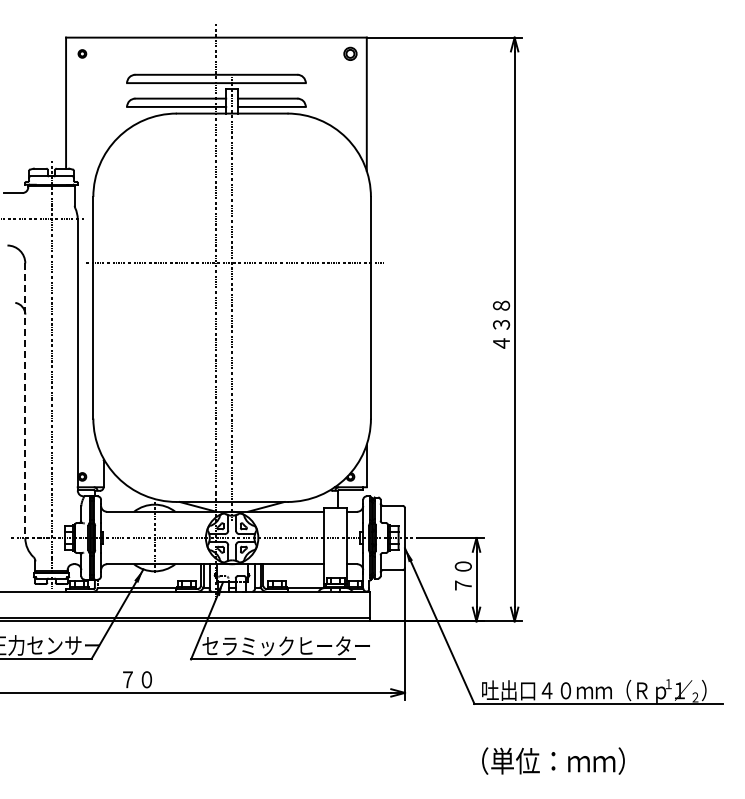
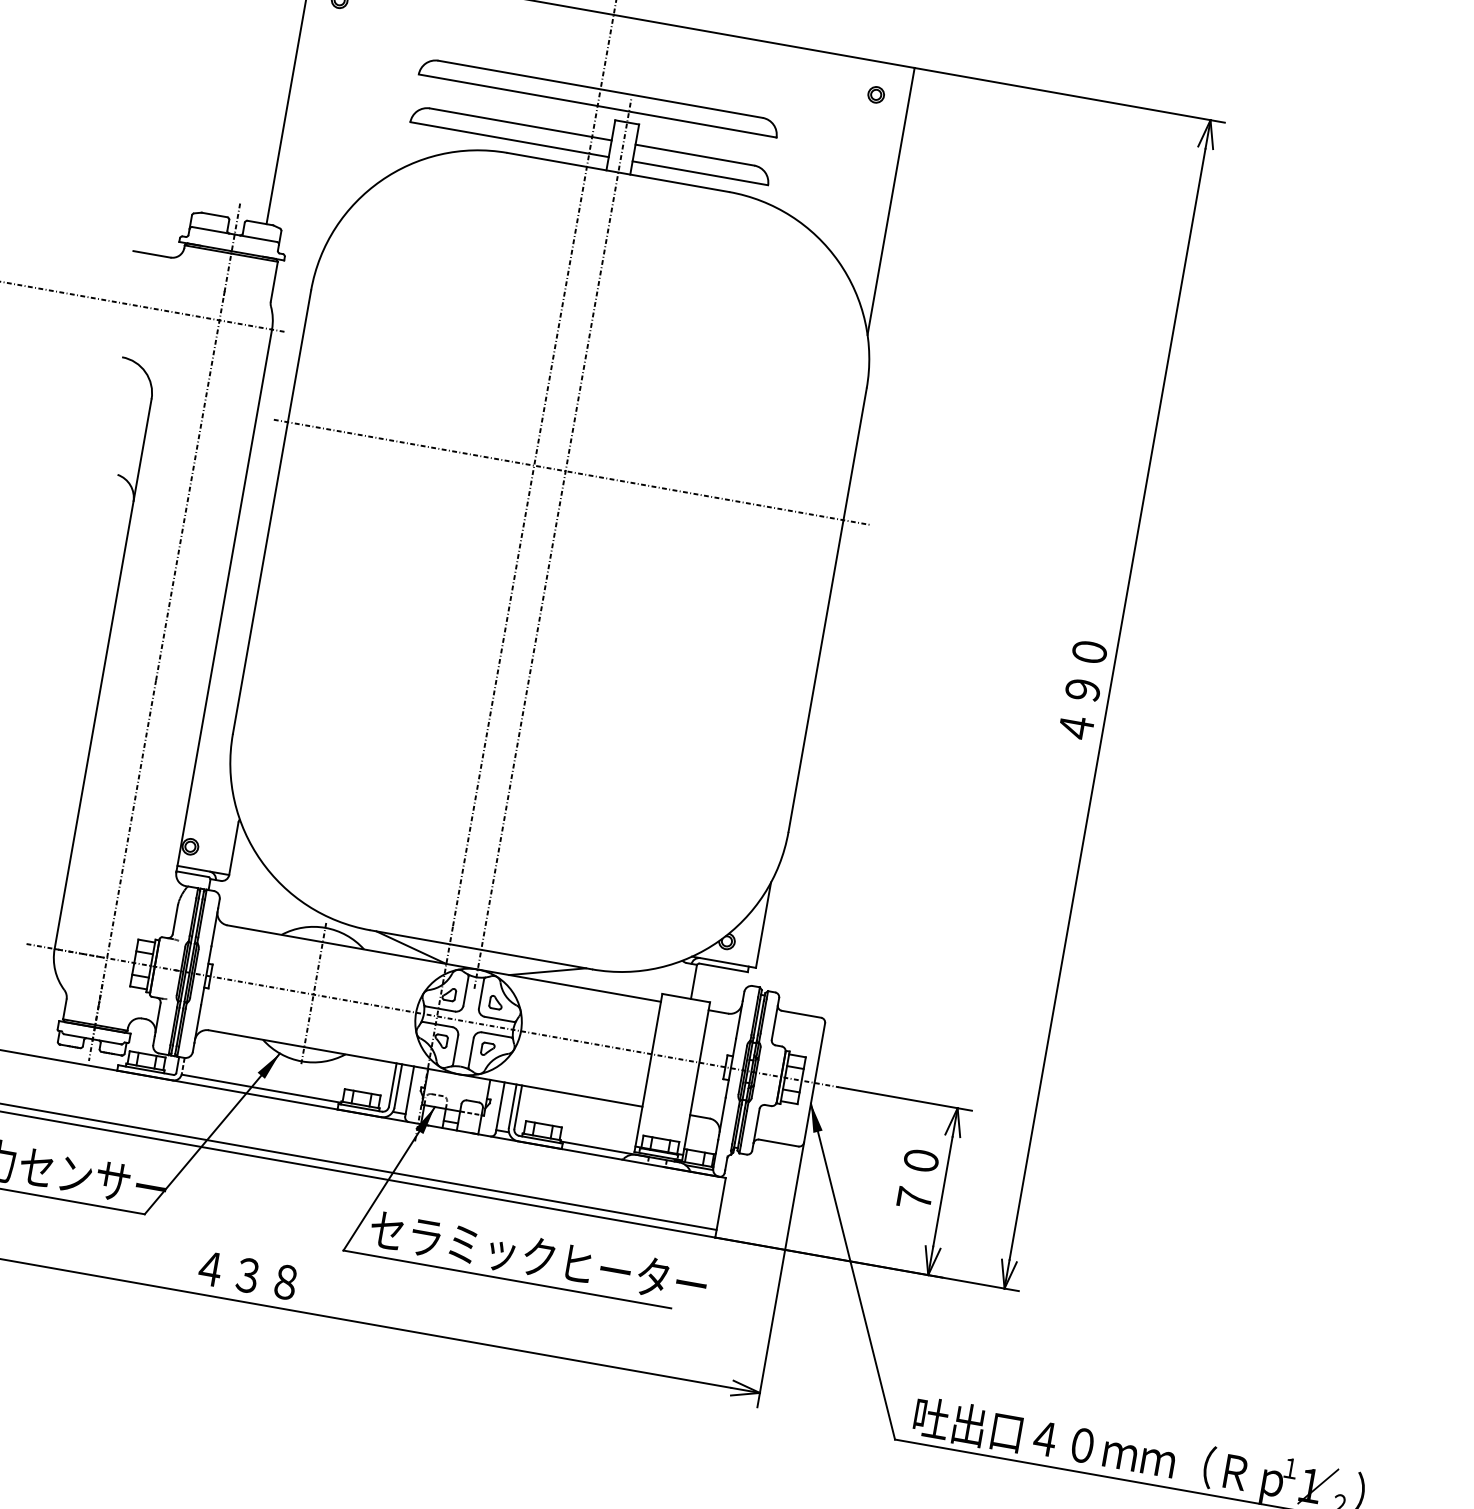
part: (350, 53) -> (876, 93), size x0.62
text: (501, 314) -> (1086, 669), ４３８ -> ４９０
line: (25, 401) -> (103, 675), dashed -> solid
text: (146, 679) -> (247, 1274), ７０ -> ４３８

